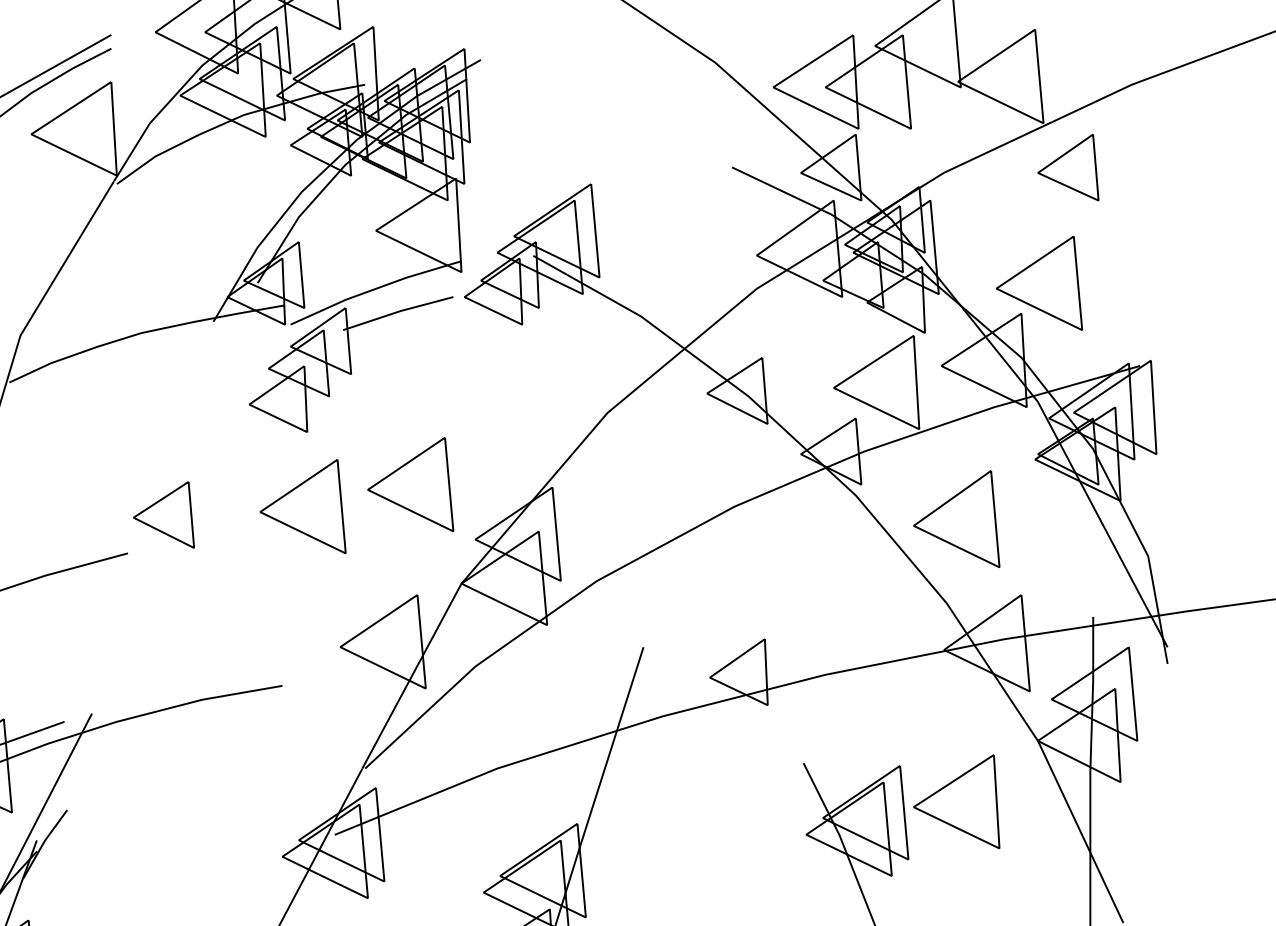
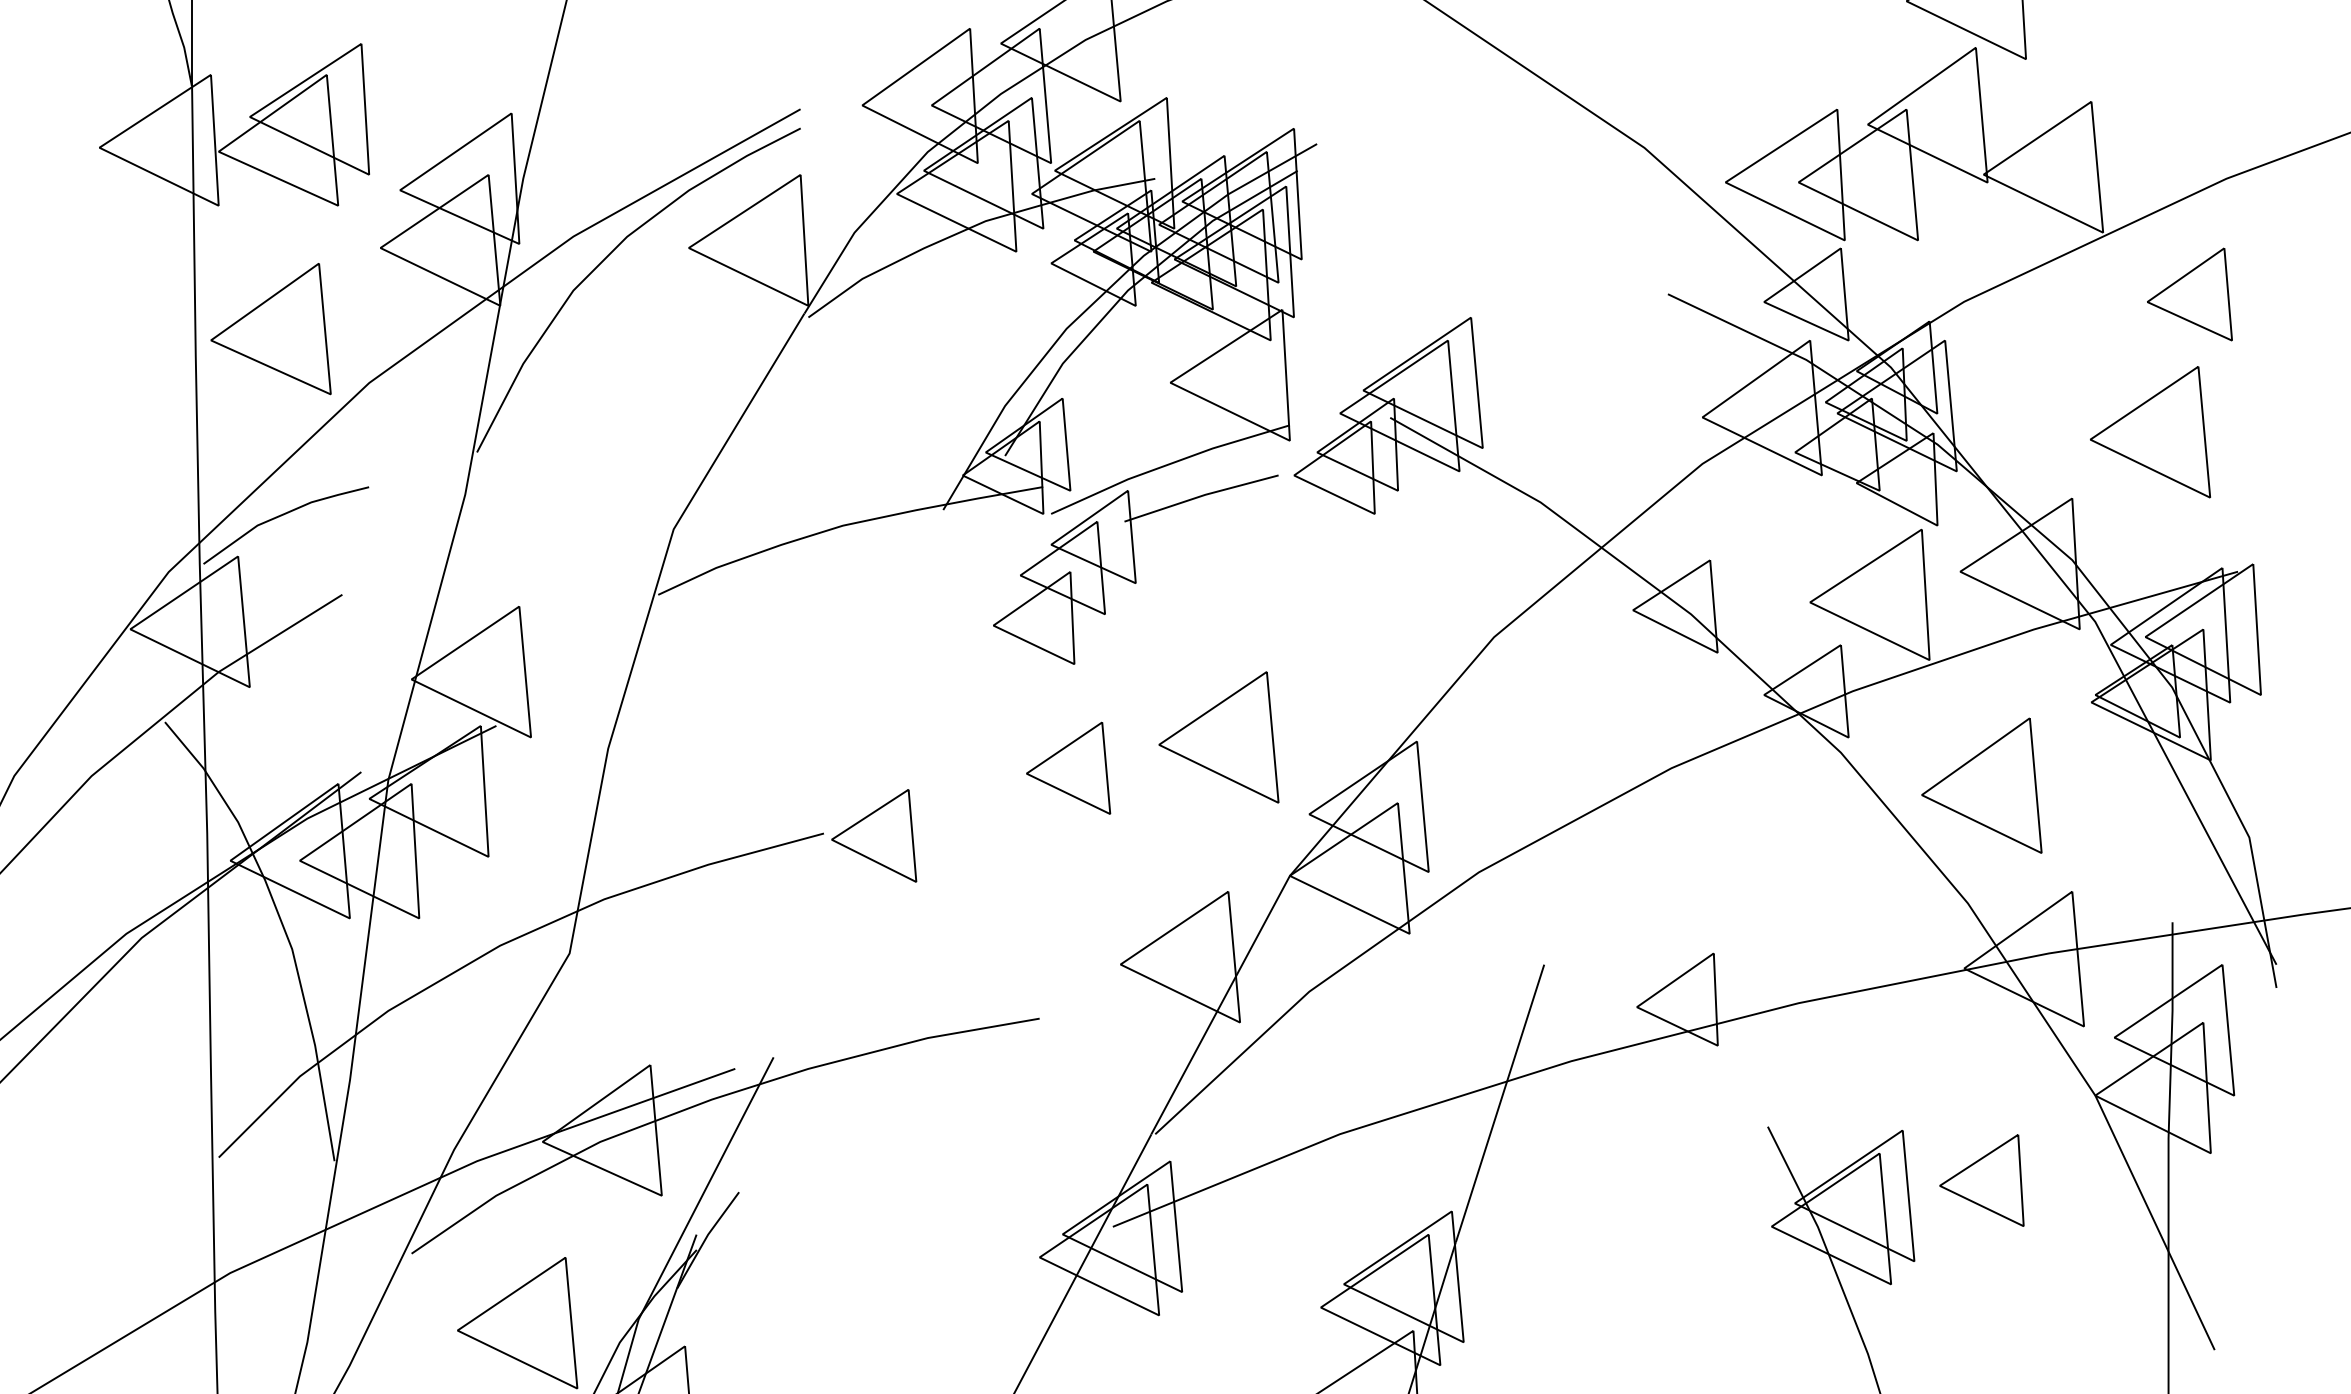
part: (1068, 167) -> (2189, 294), moved
part: (1039, 283) -> (2150, 432), moved
part: (303, 506) -> (1068, 768), size x0.7
part: (164, 514) -> (874, 835), moved
part: (956, 801) -> (1981, 1180), size x0.7

